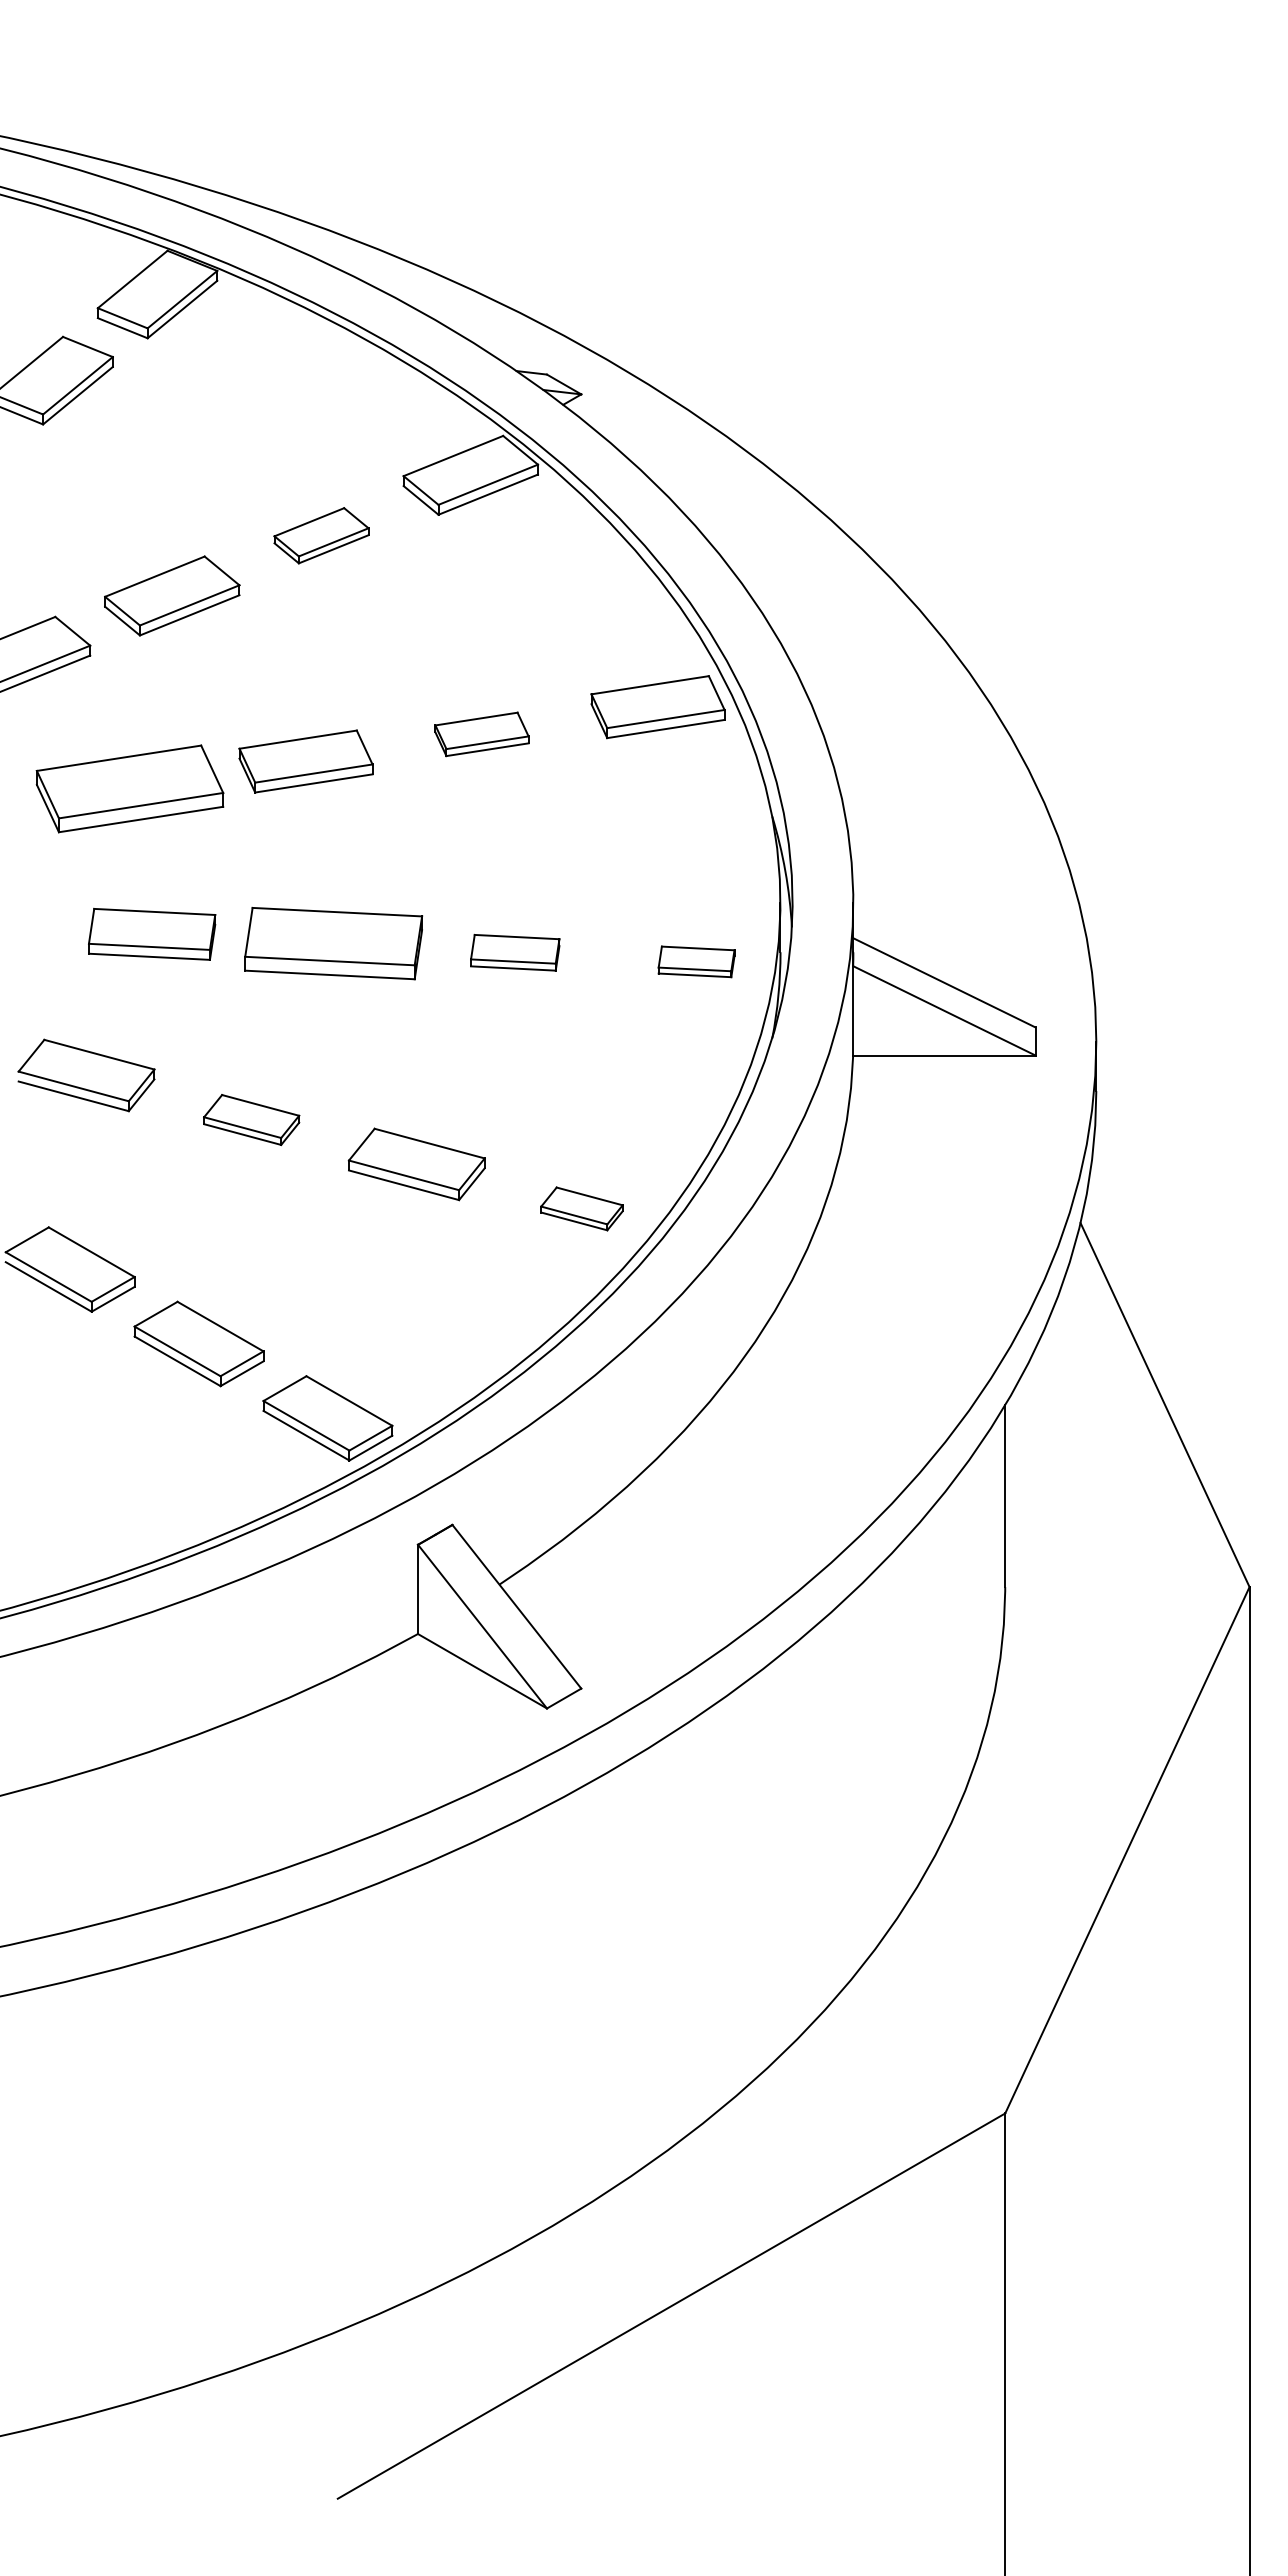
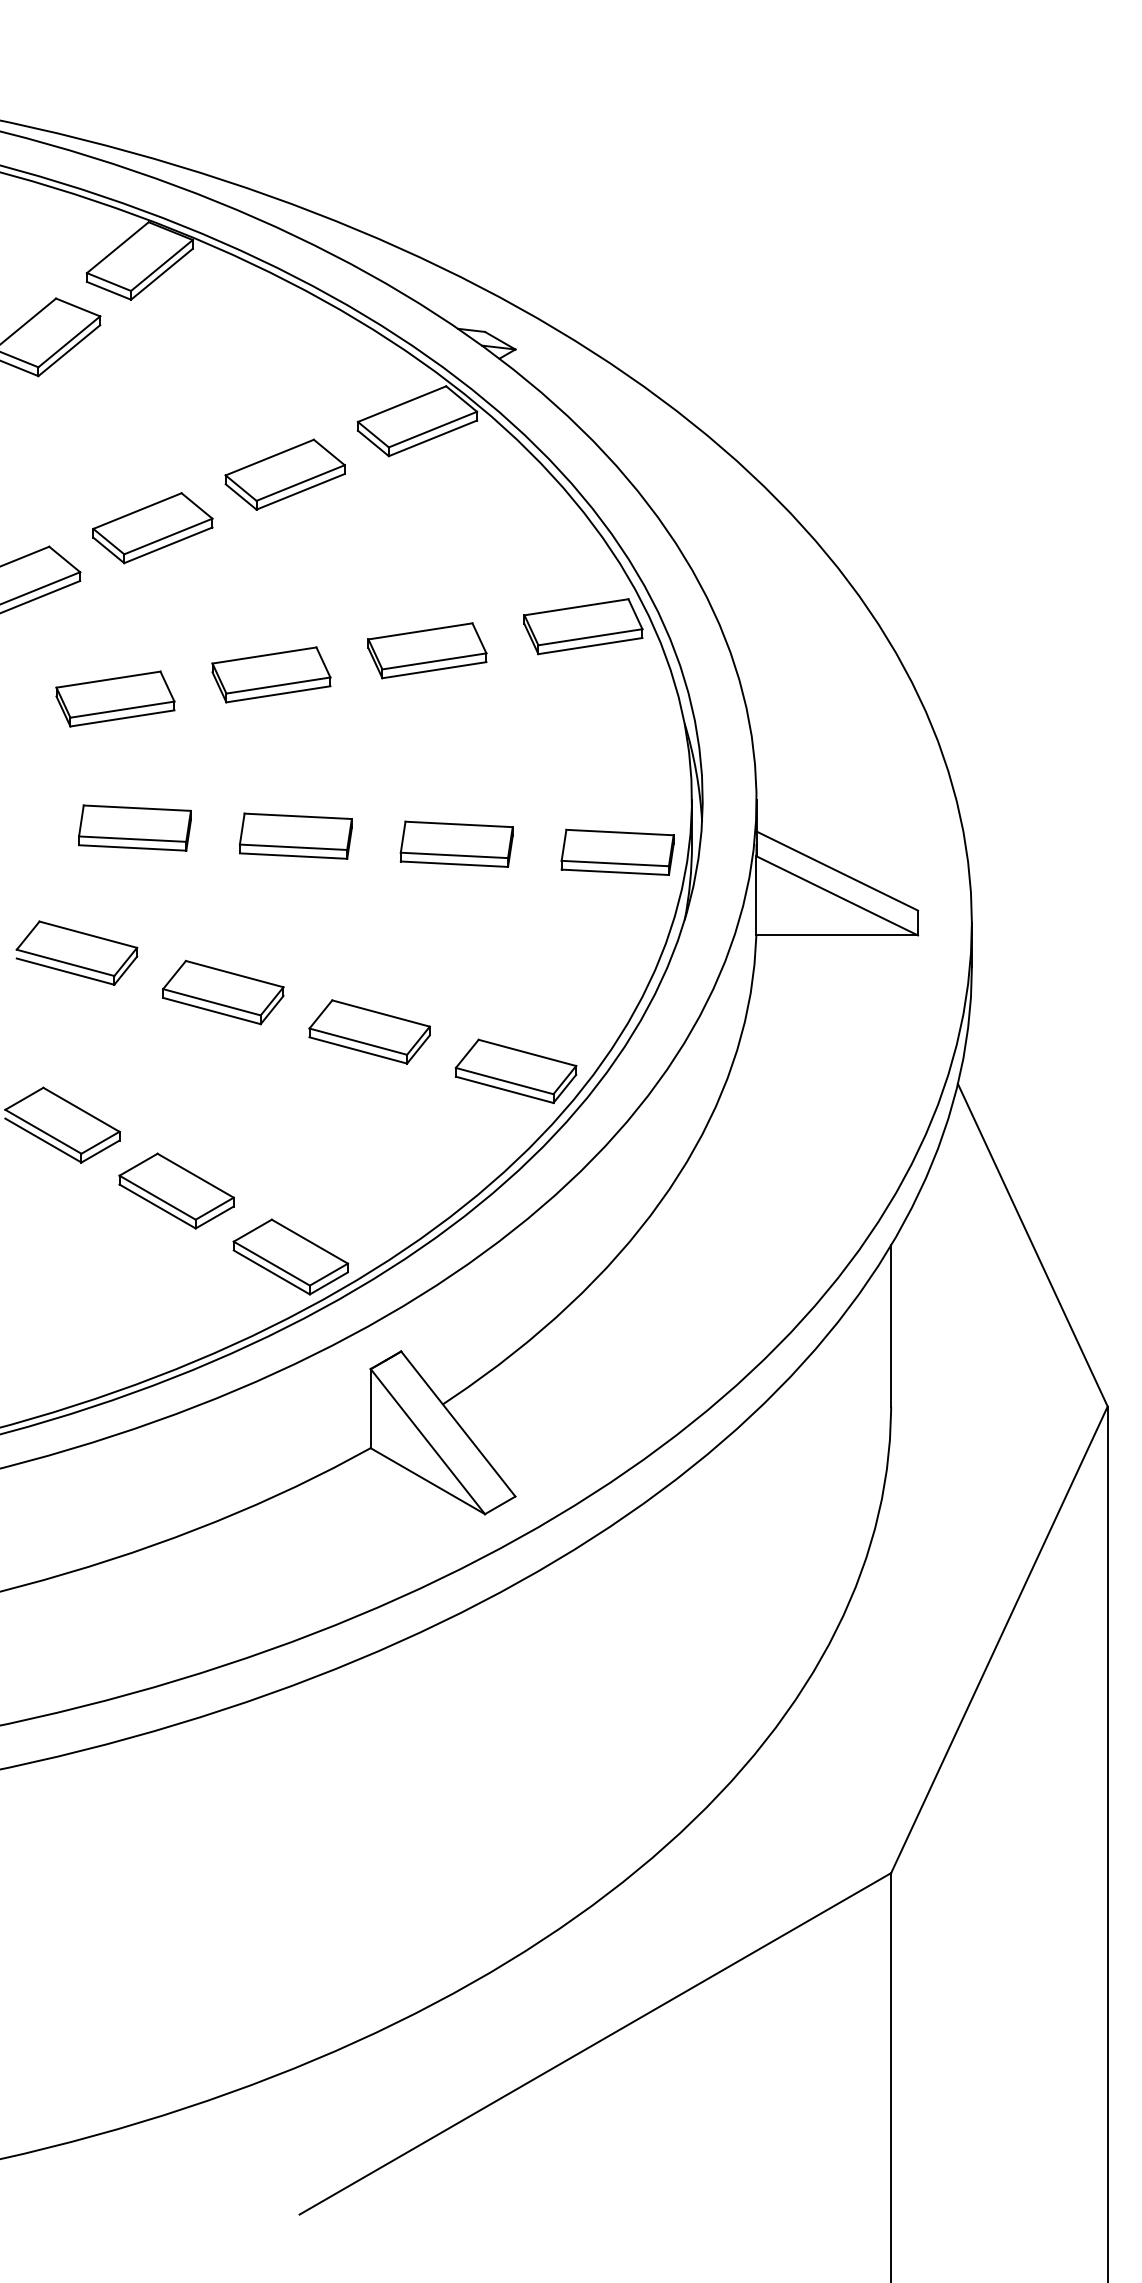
part: (321, 535) -> (285, 474), size x1.43
part: (481, 734) -> (426, 650), size x1.43
part: (129, 788) -> (114, 698), size x0.71
part: (333, 943) -> (295, 836), size x0.71
part: (515, 952) -> (457, 844), size x1.43
part: (696, 961) -> (617, 852), size x1.67
part: (251, 1119) -> (223, 992), size x1.43
part: (581, 1208) -> (515, 1071), size x1.67

